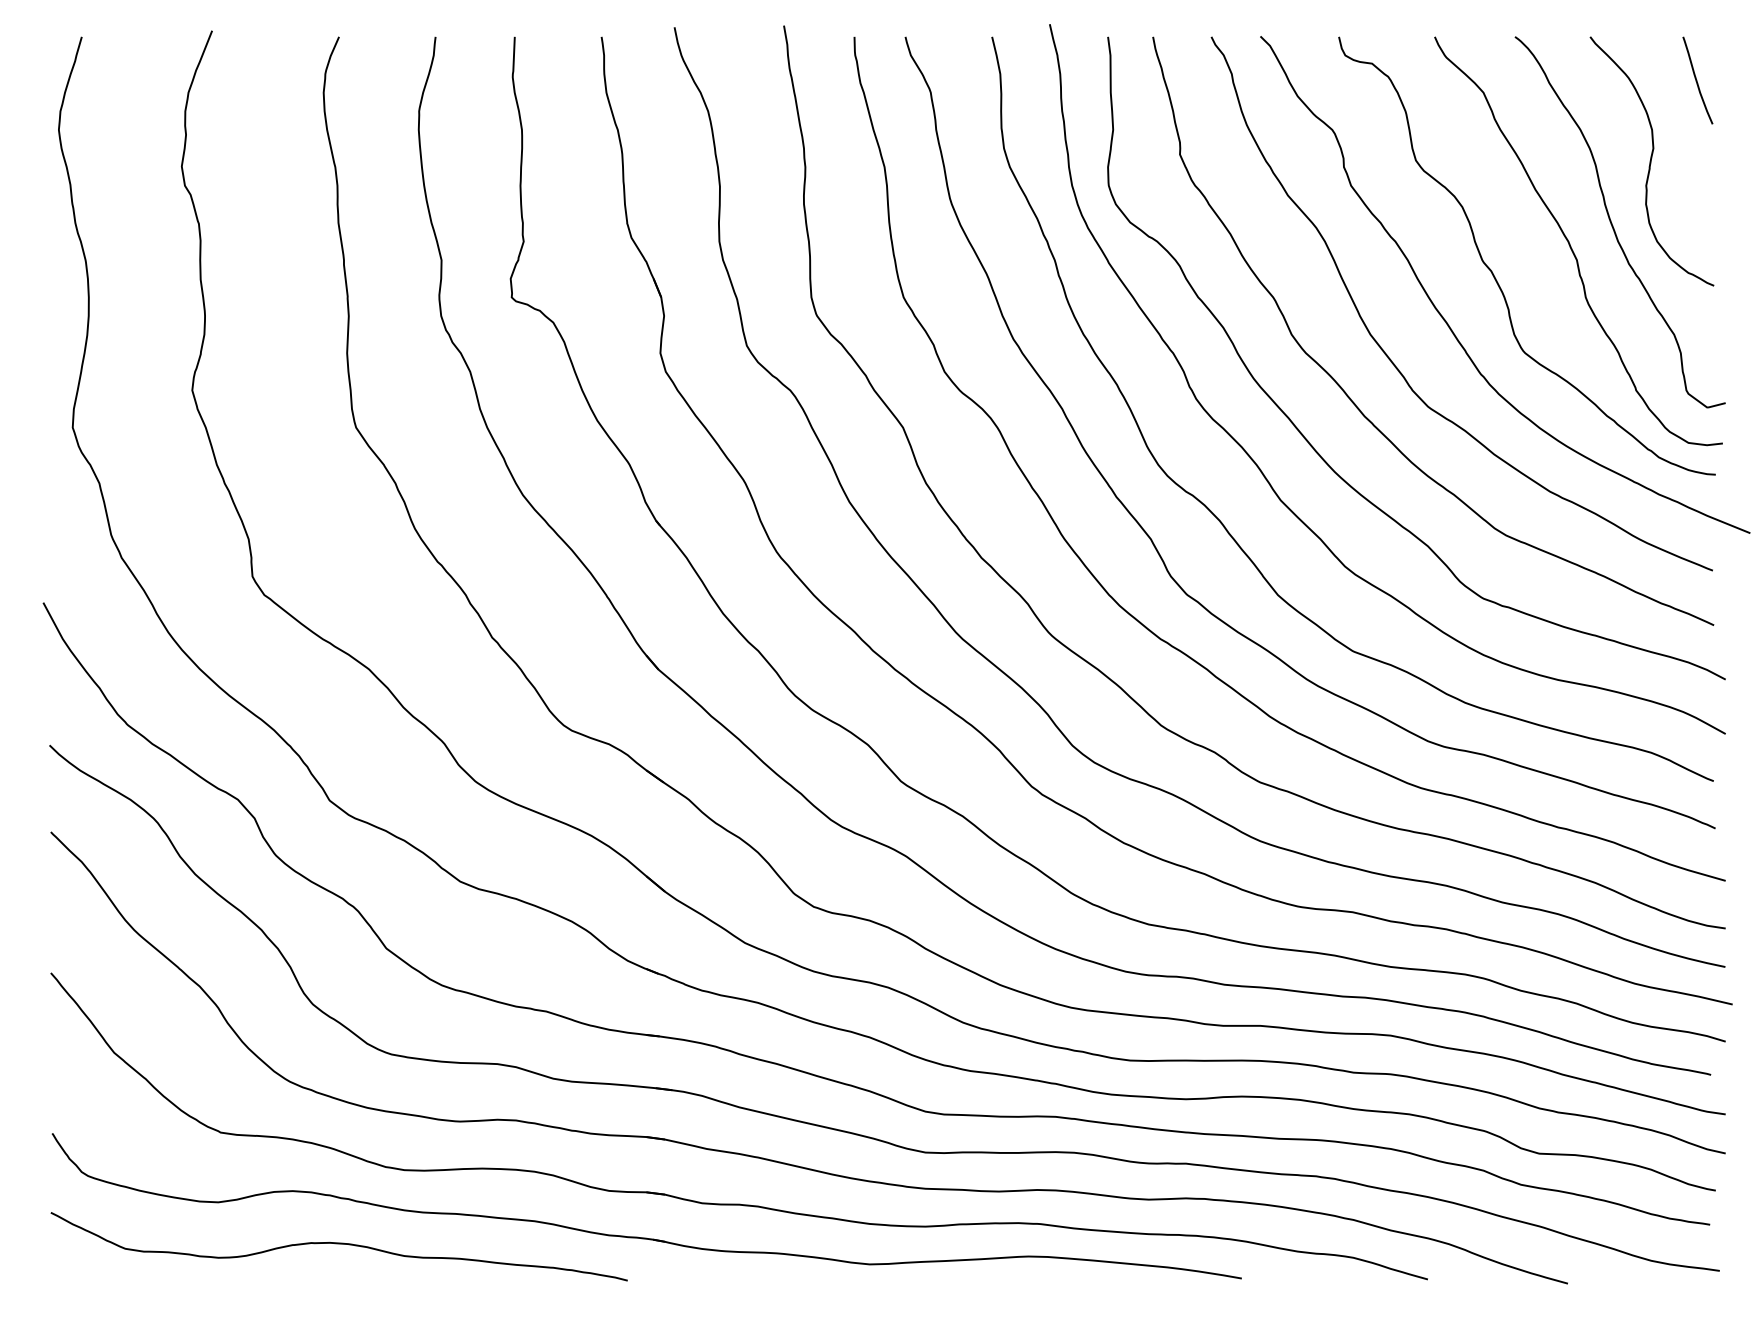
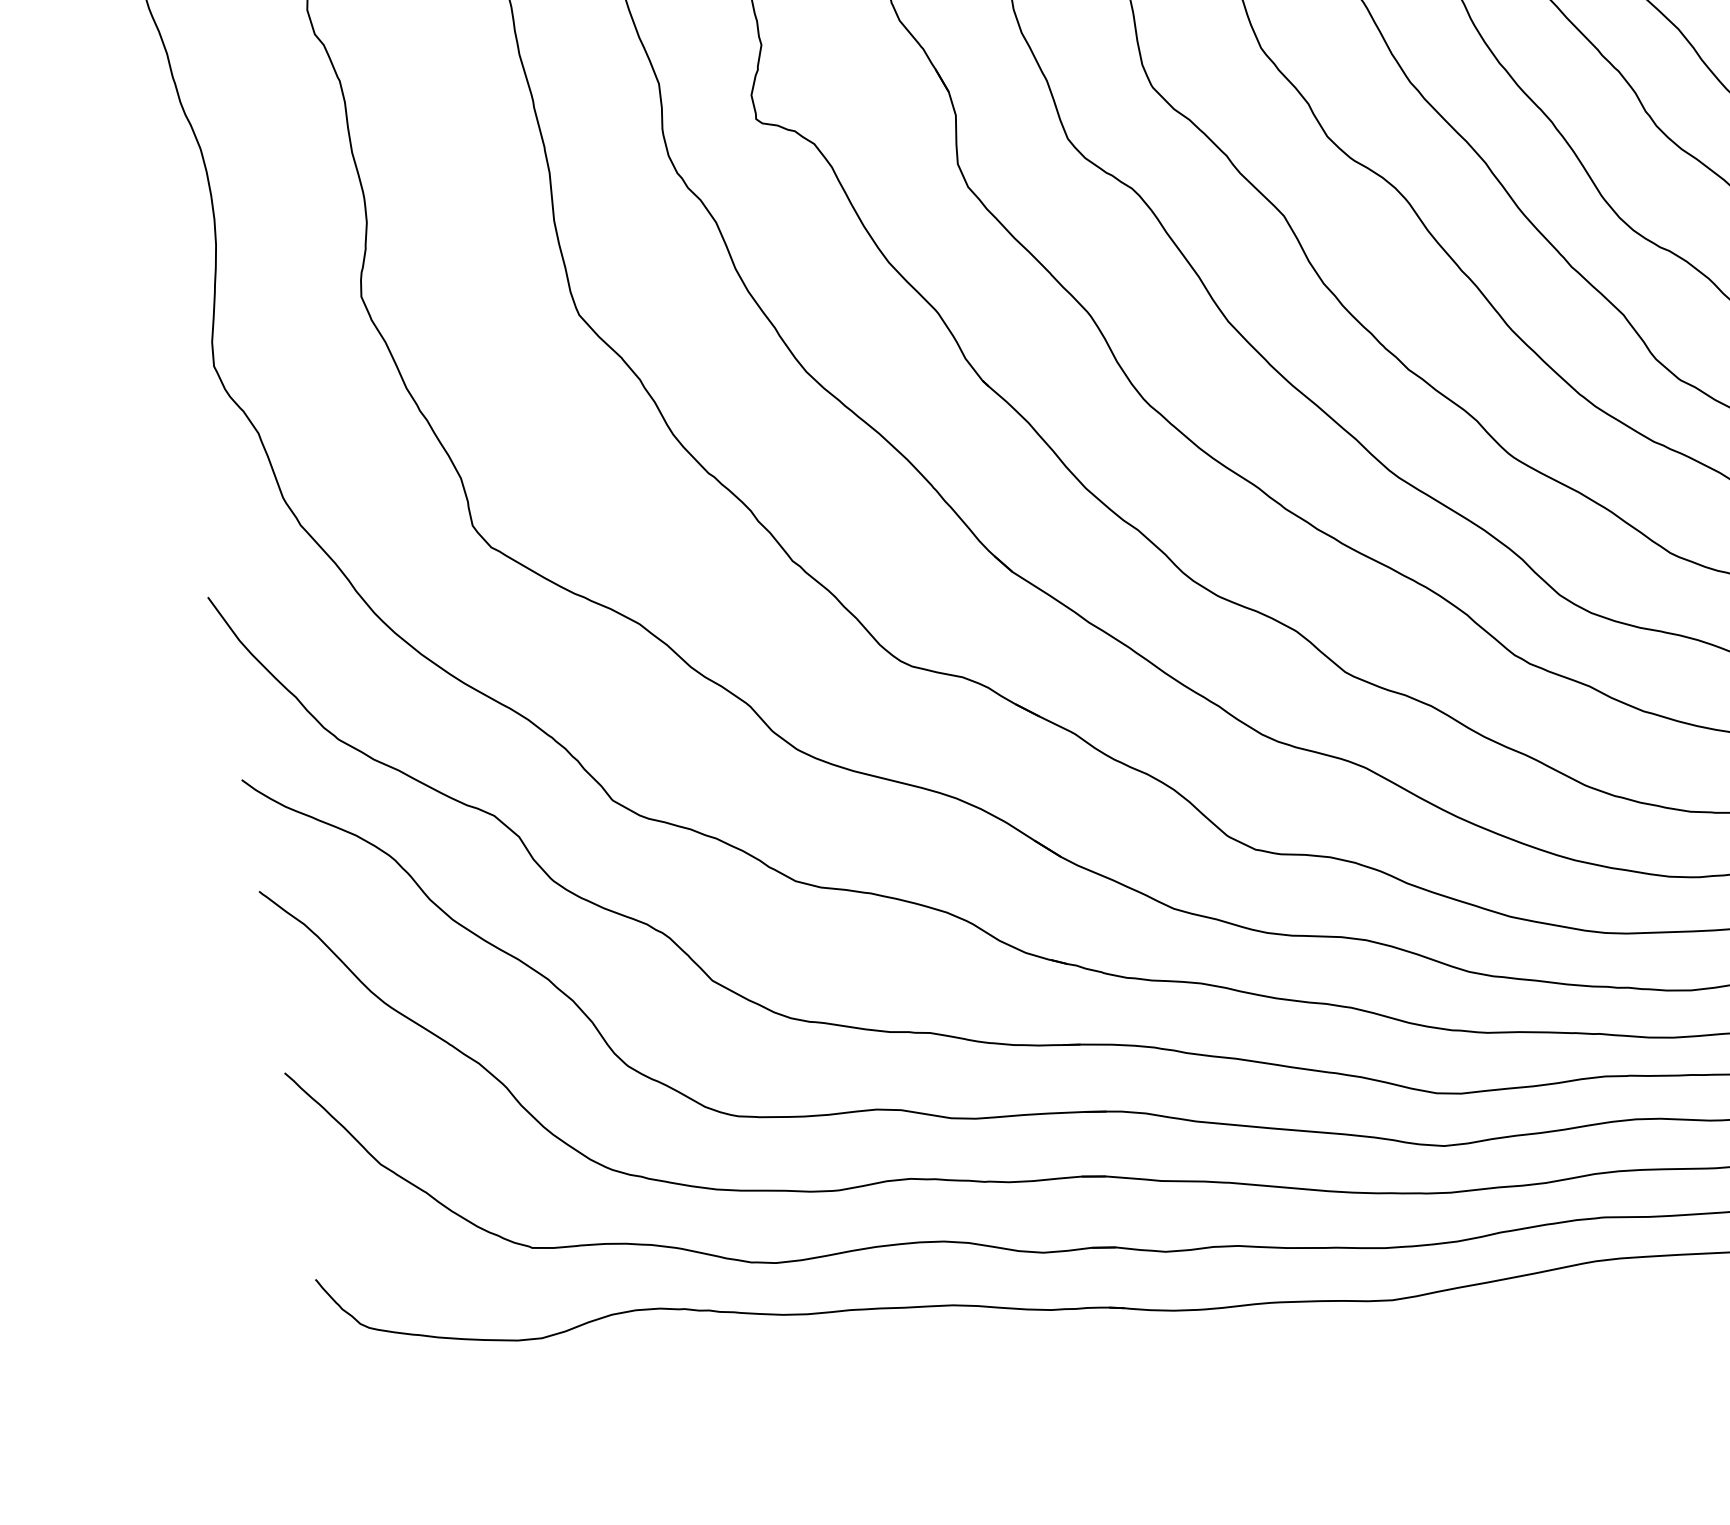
curve: (338, 1244) -> (704, 1370), removed

